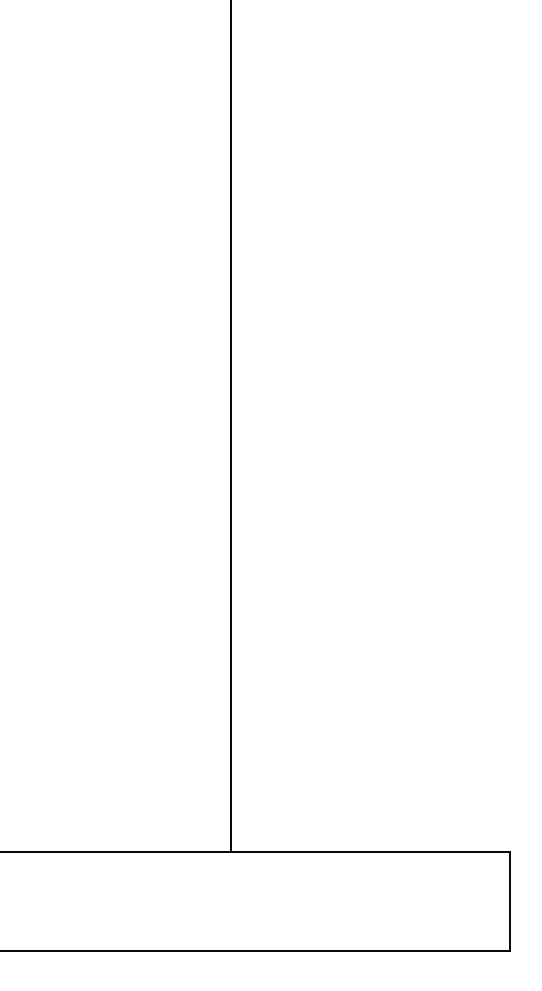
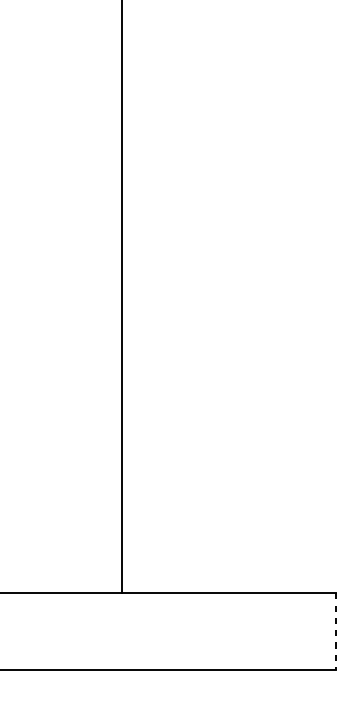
line: (510, 901) -> (336, 631), solid -> dashed

